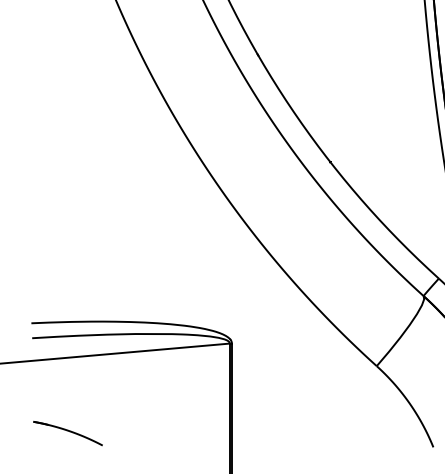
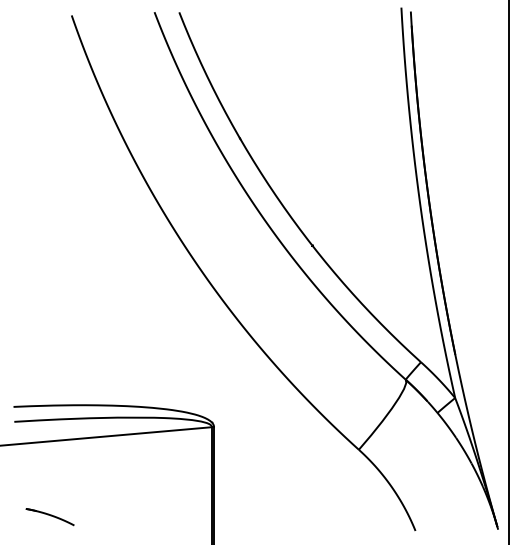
part: (67, 432) -> (49, 516), size x0.7

